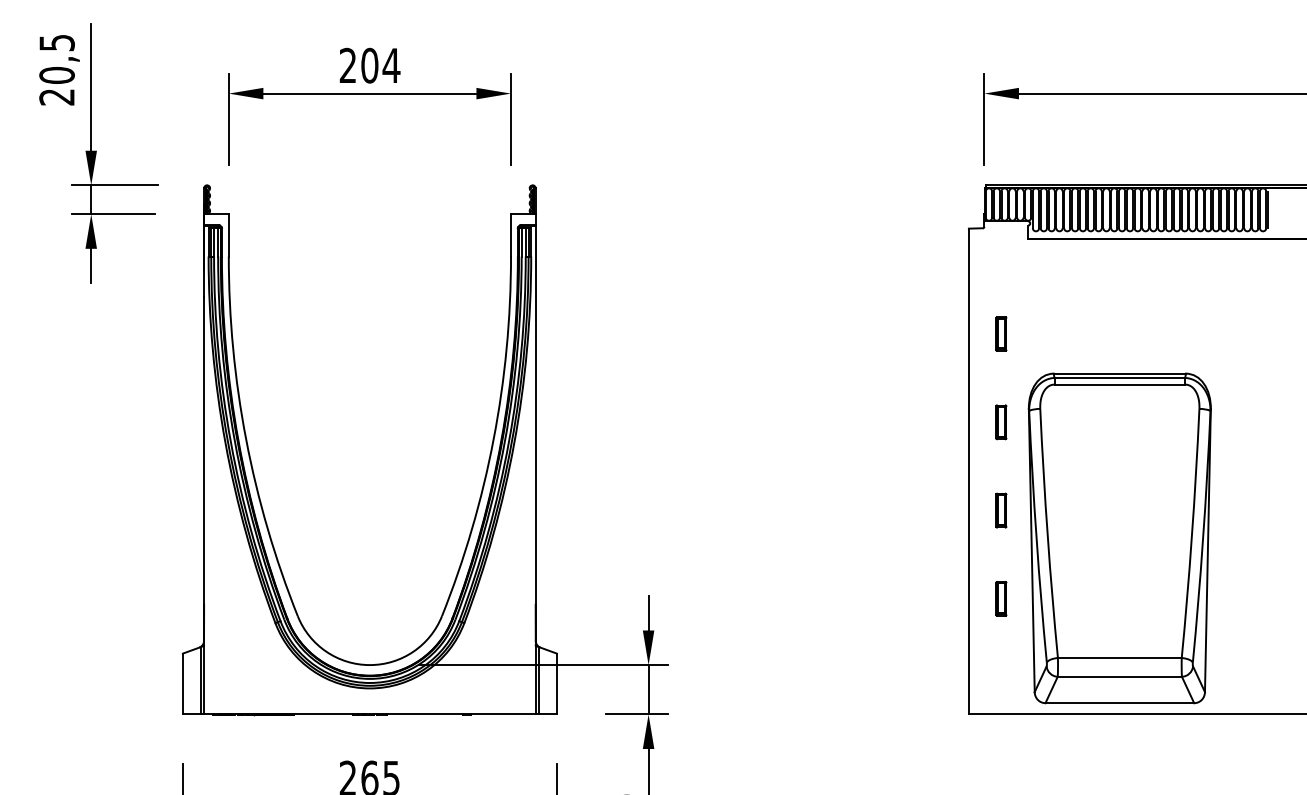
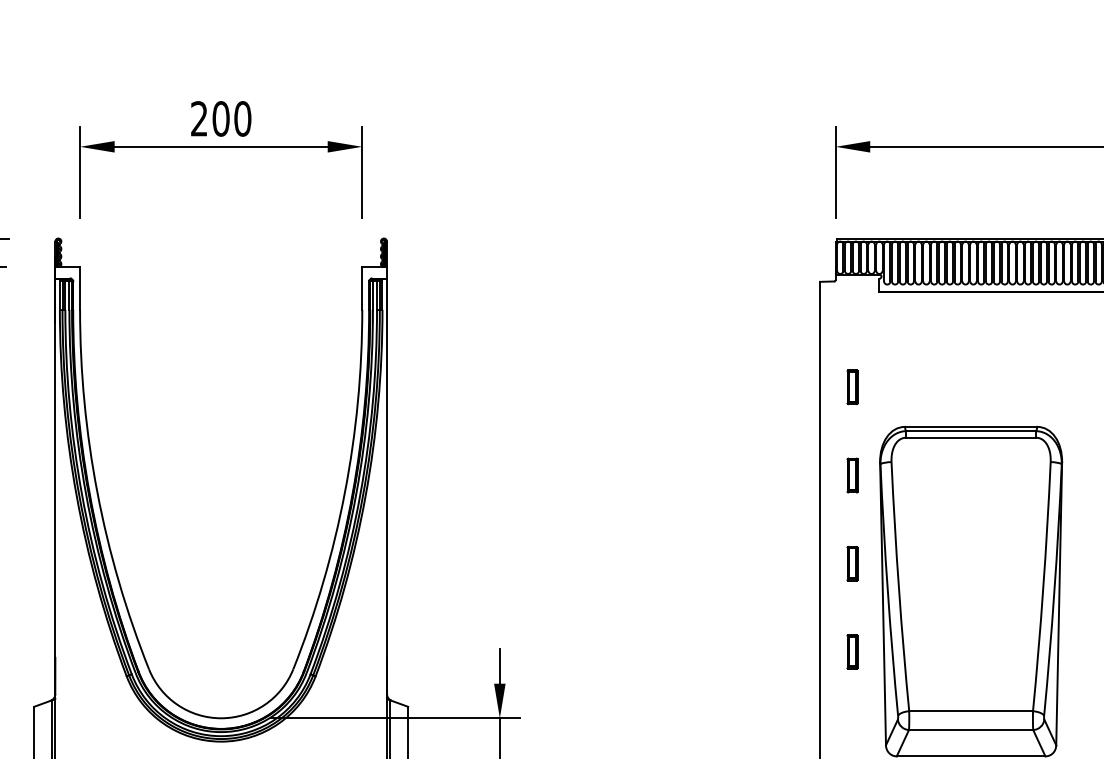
text: (391, 65) -> (242, 118), 204 -> 200

